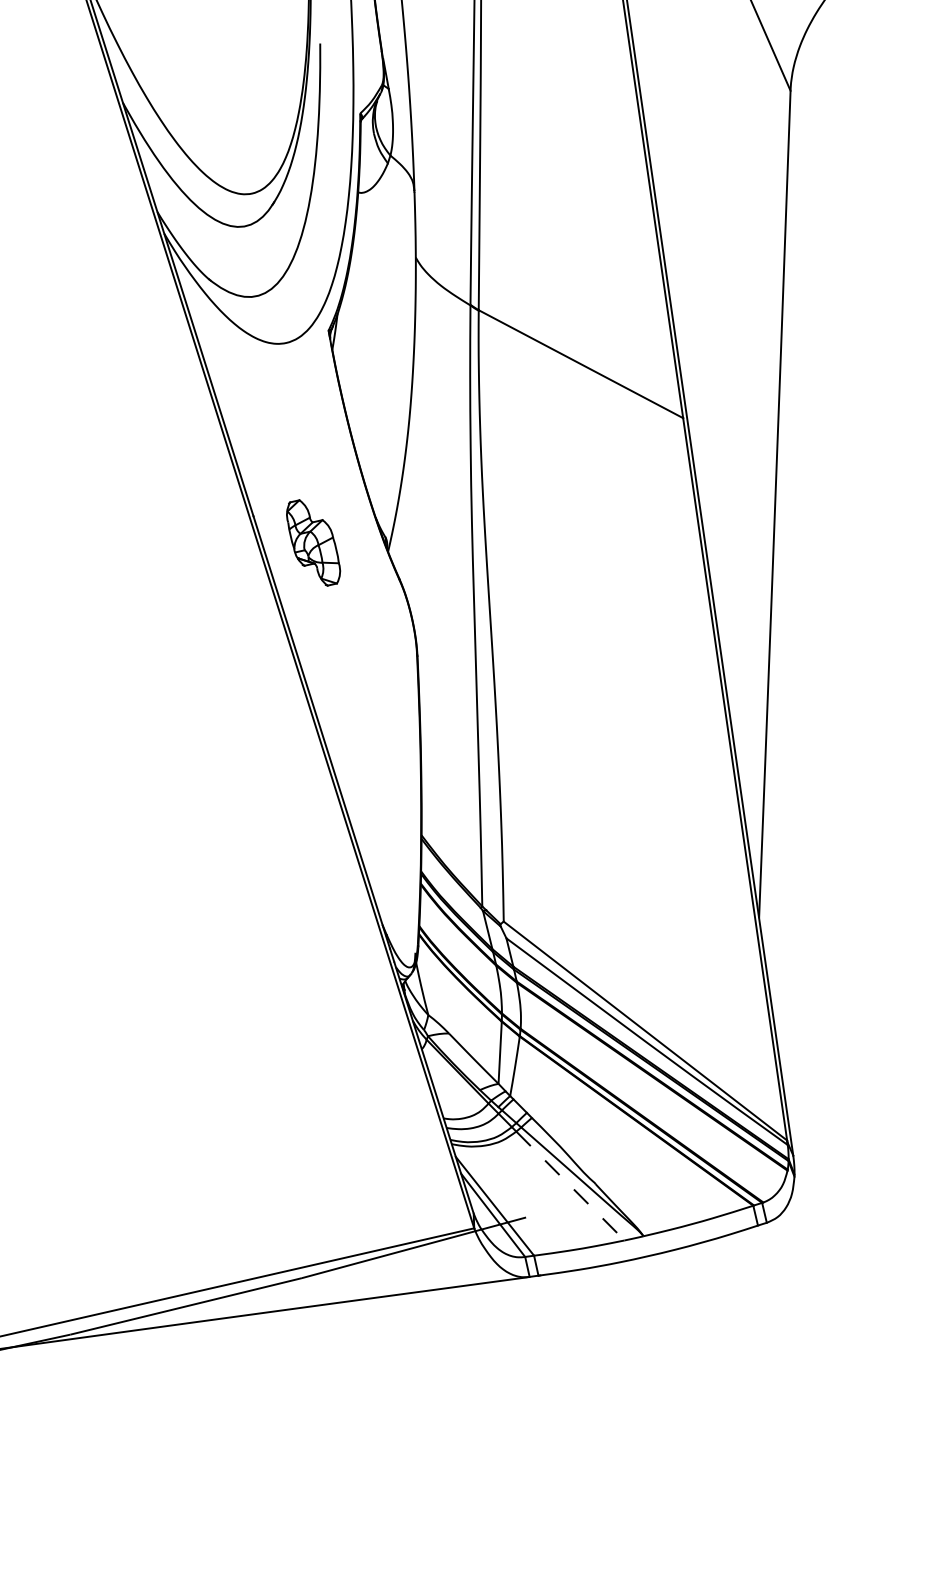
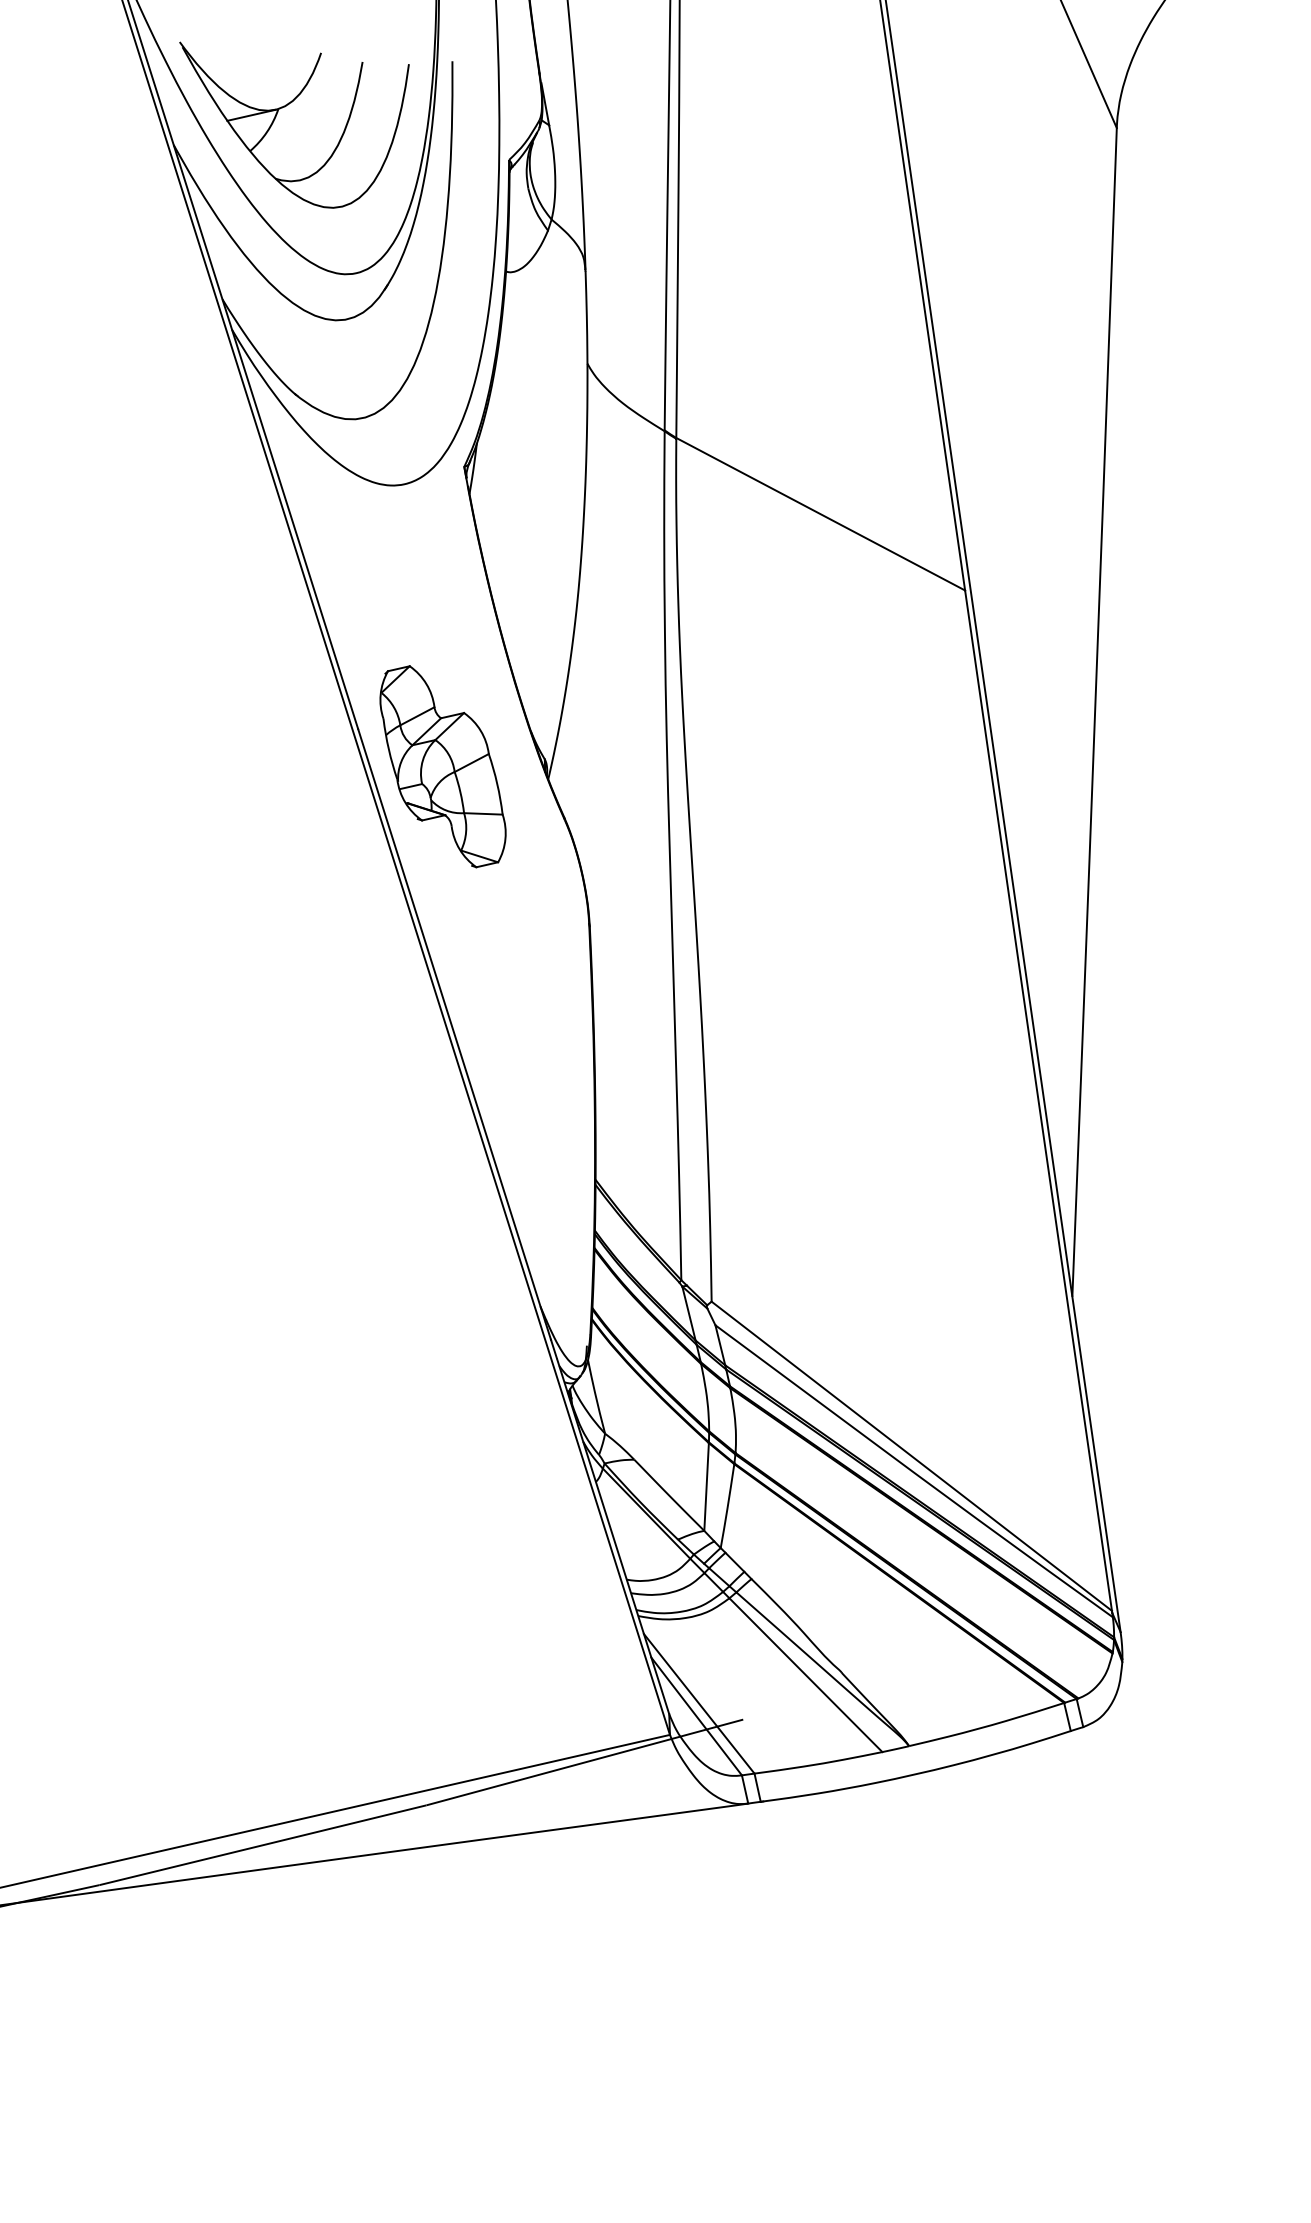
part: (196, 82) -> (277, 116), added
part: (313, 542) -> (442, 766), size x1.67
line: (570, 1186) -> (805, 1675), dashed -> solid

